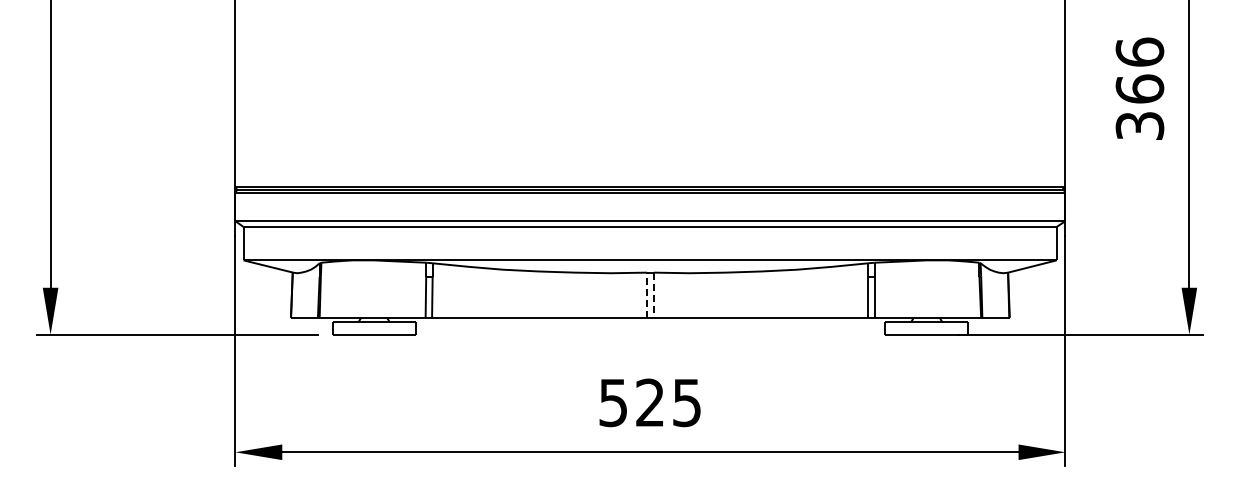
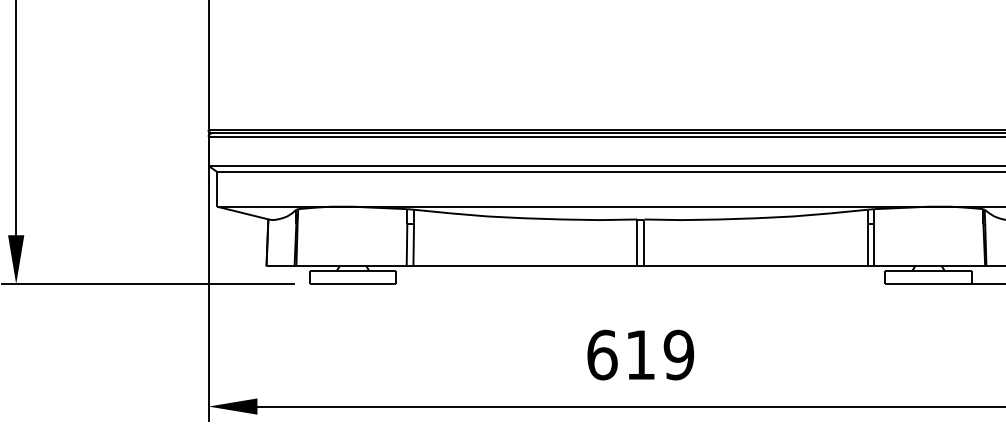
line: (646, 295) -> (636, 243), dashed -> solid
line: (653, 295) -> (643, 243), dashed -> solid
text: (650, 402) -> (640, 354), 525 -> 619

